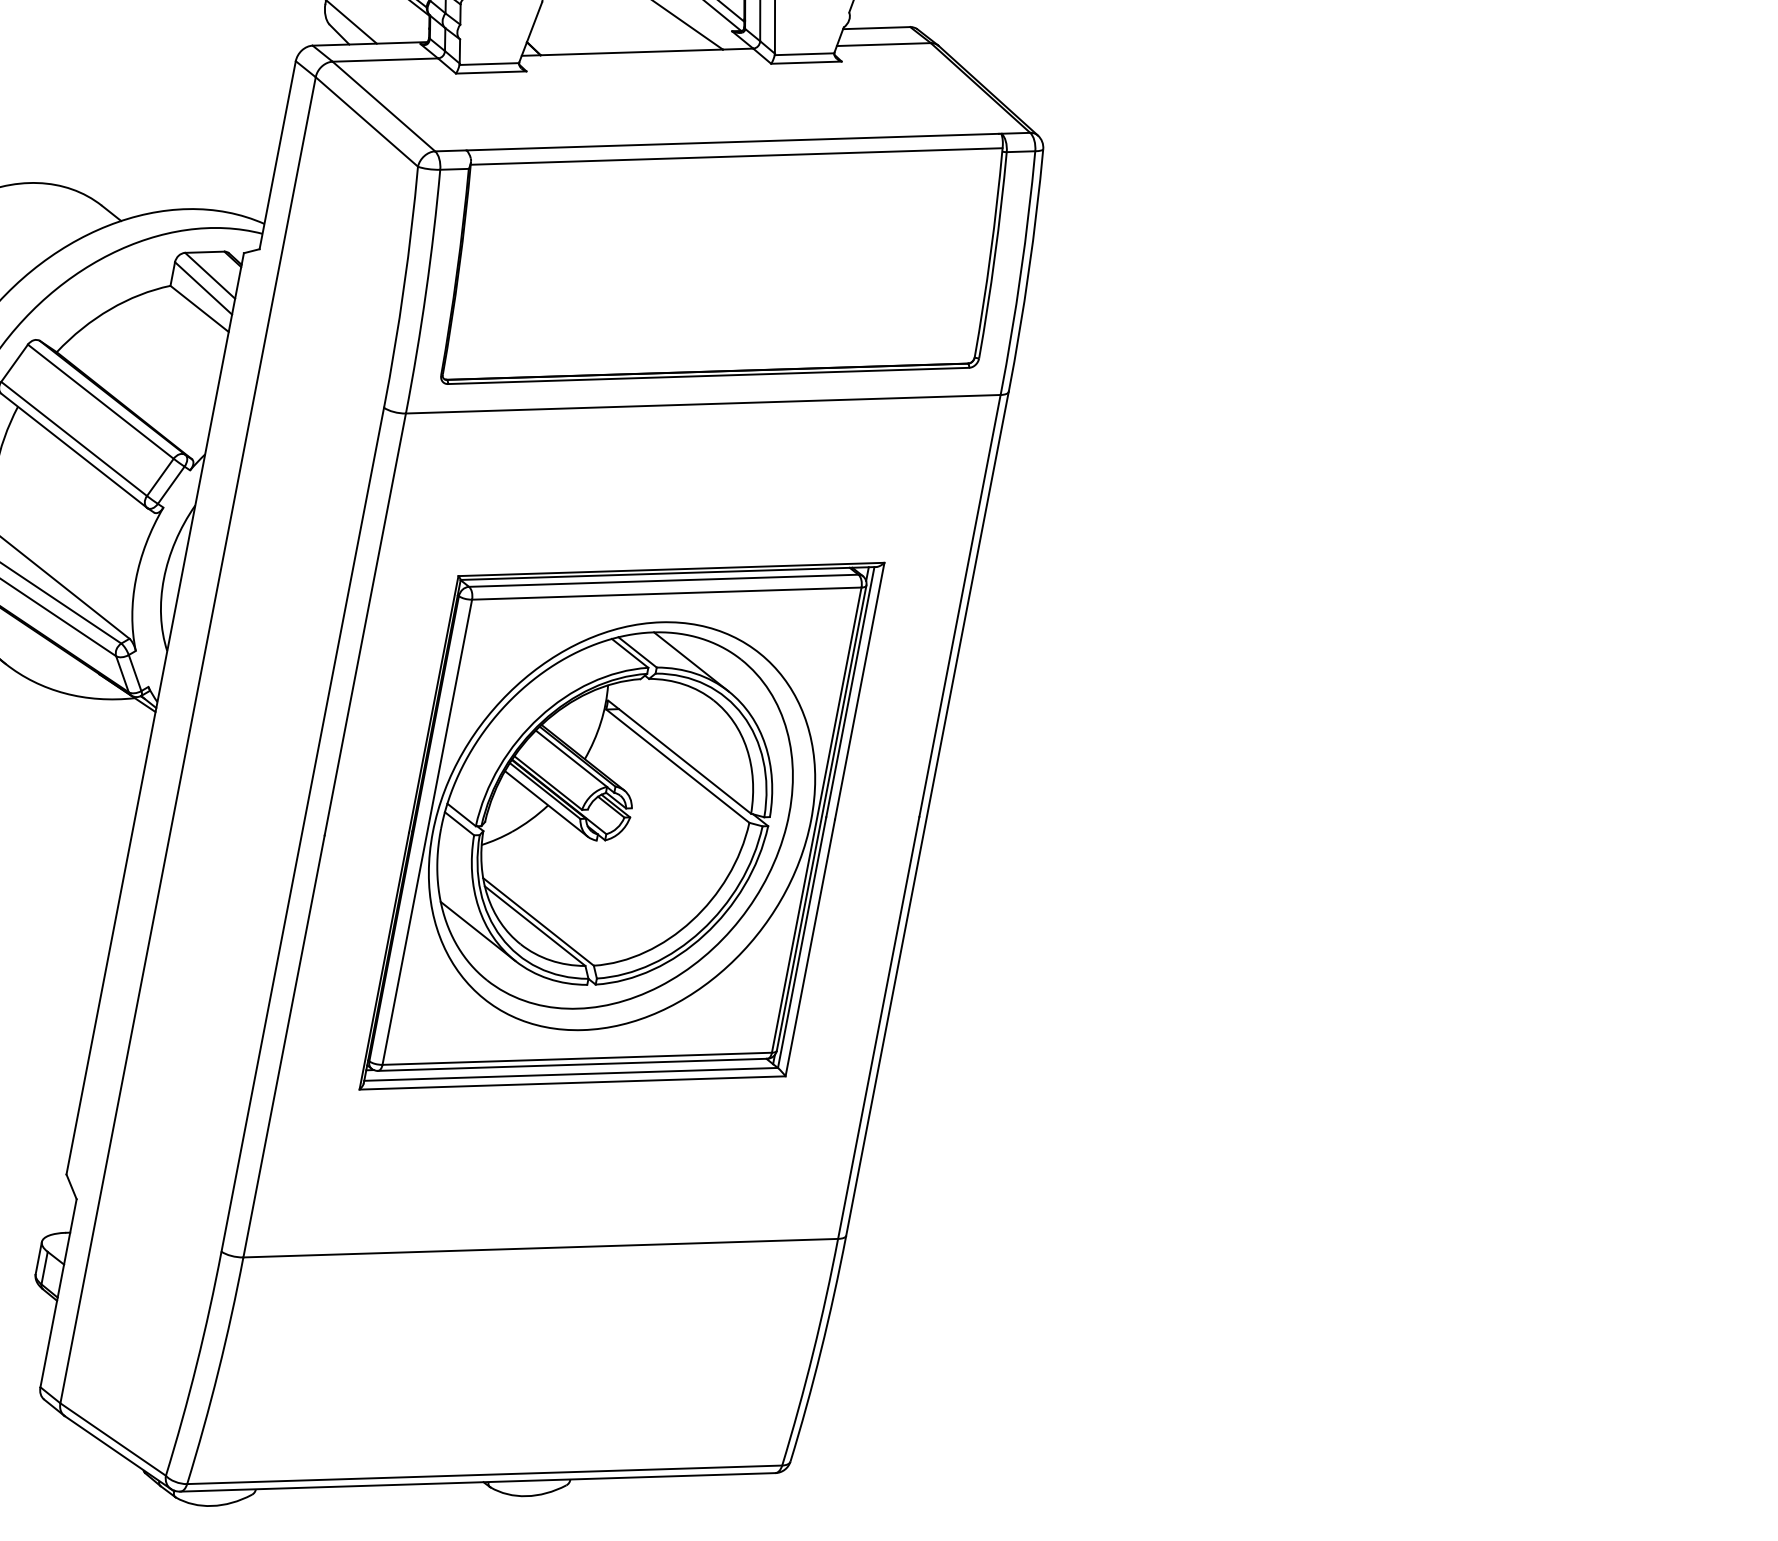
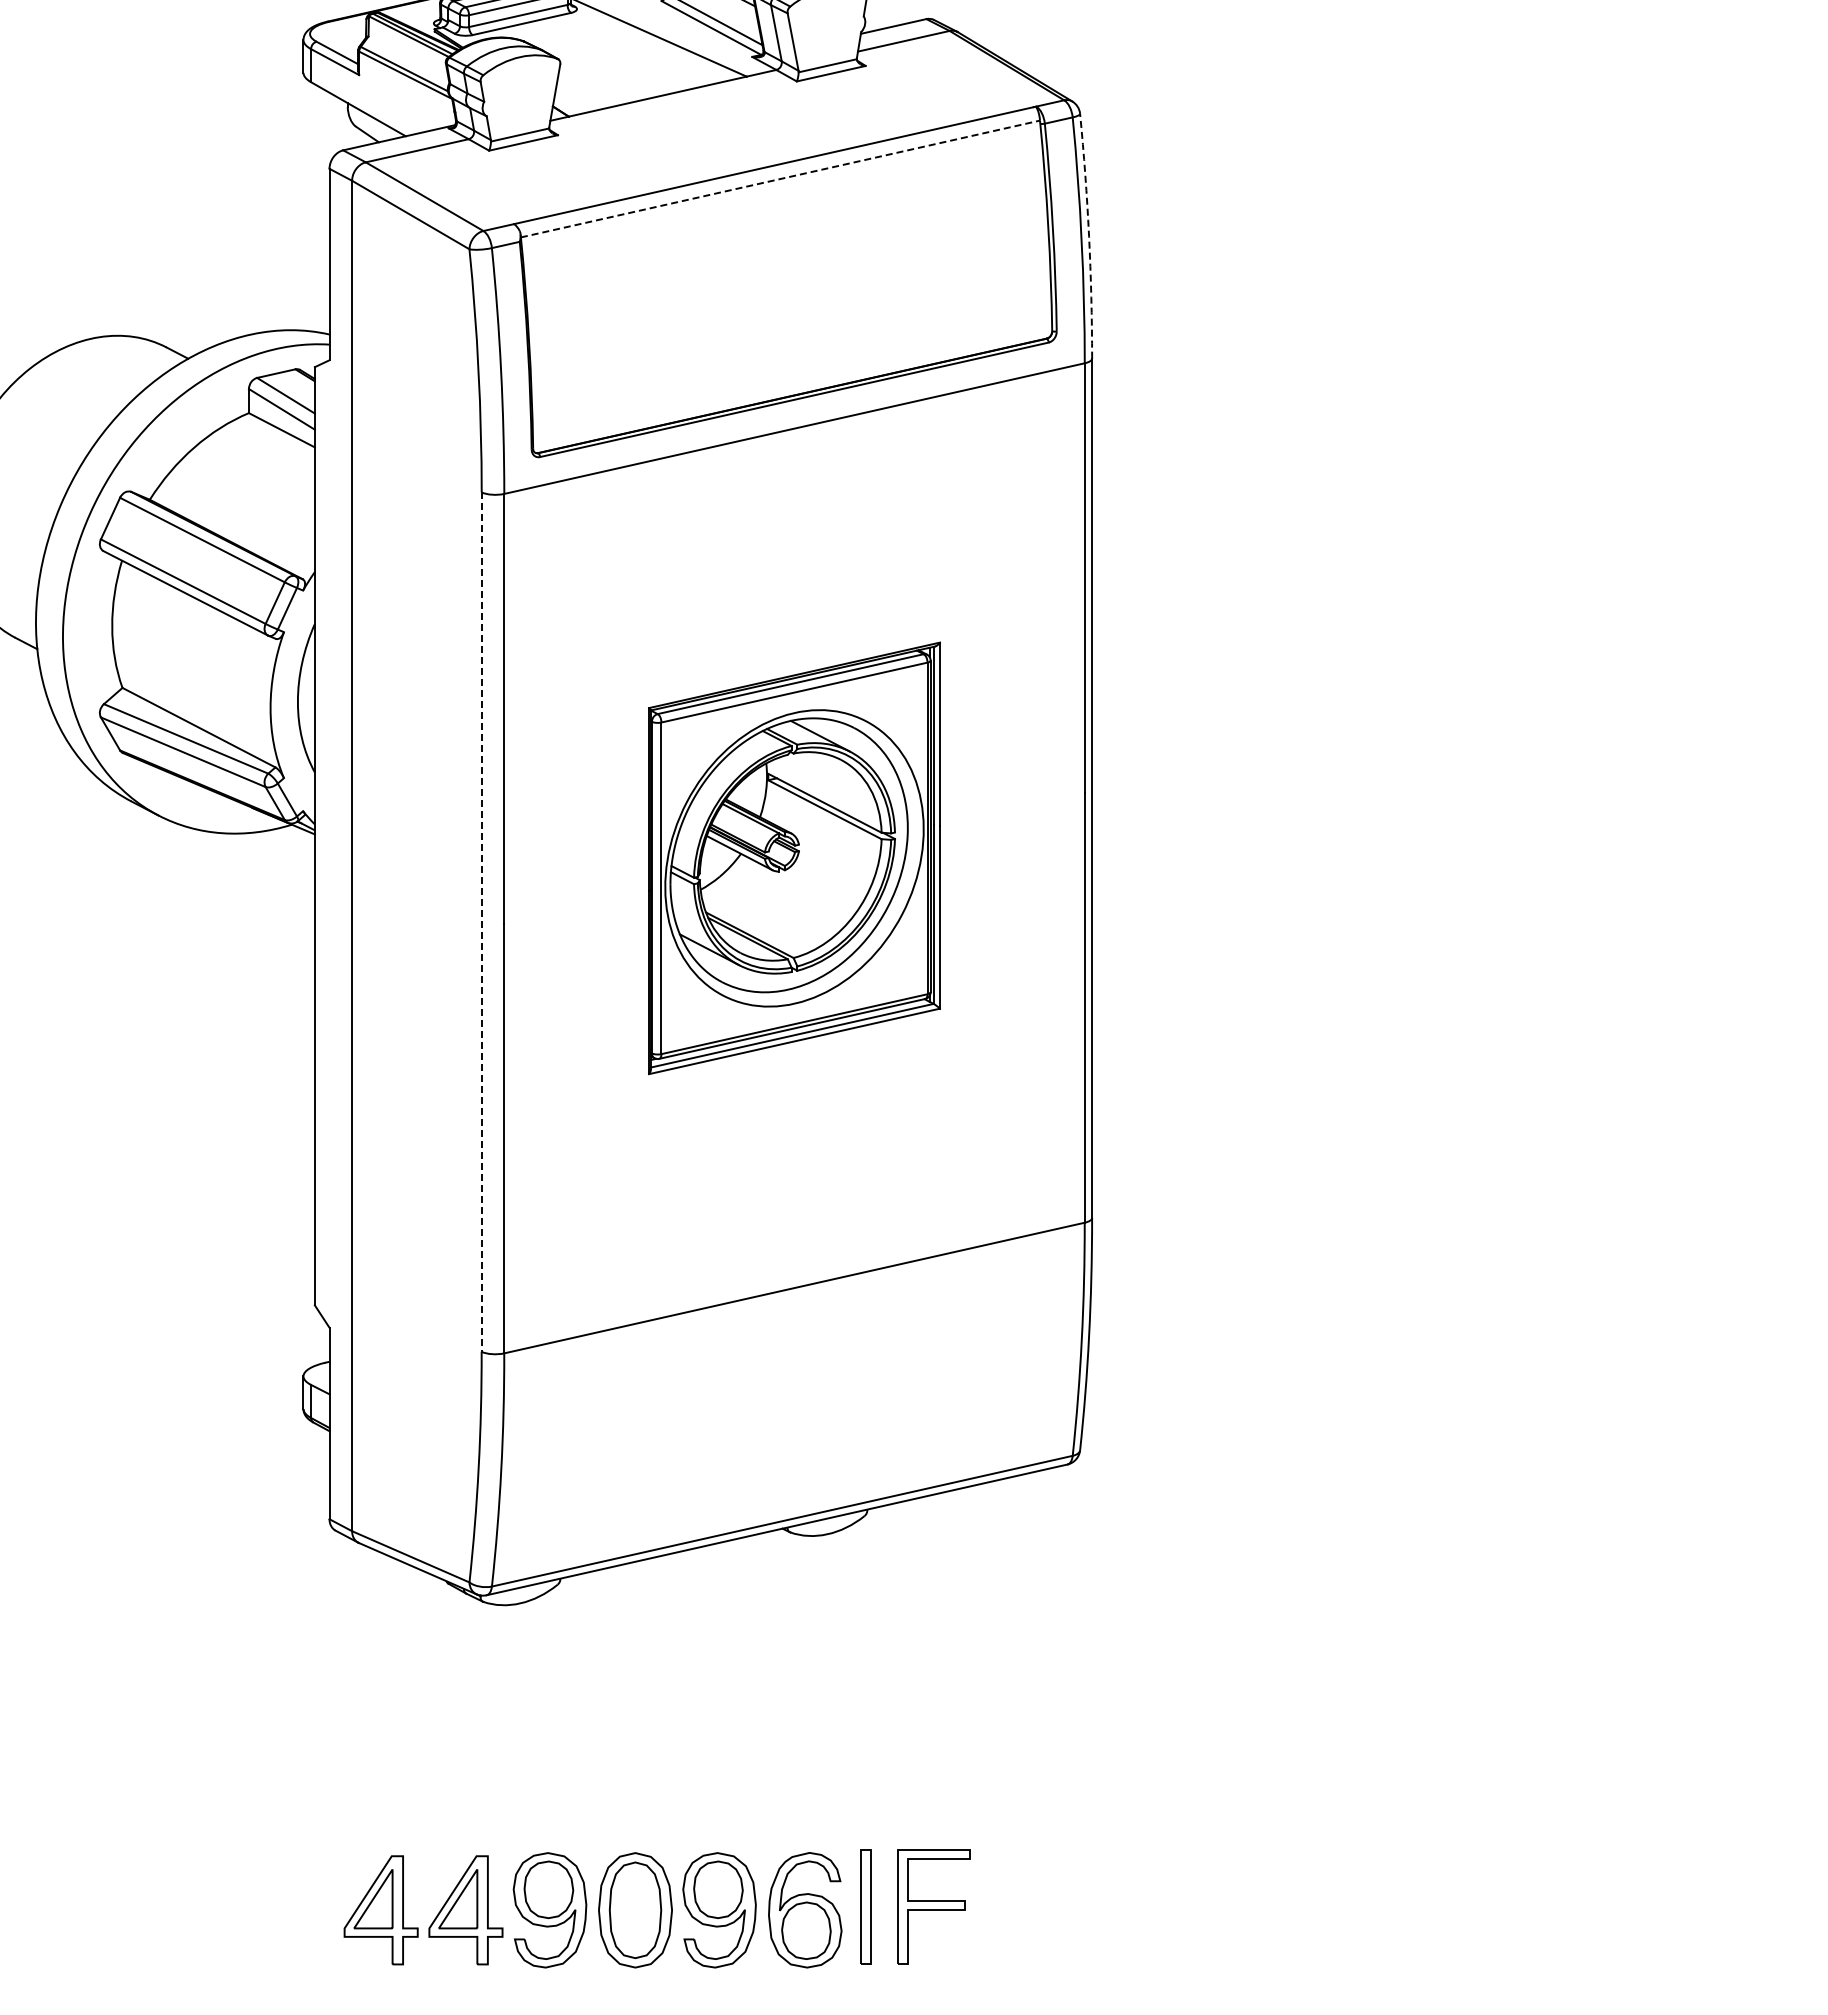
line: (736, 155) -> (780, 178), solid -> dashed
arc: (1029, 271) -> (1089, 236), solid -> dashed
part: (621, 826) -> (794, 858), size x0.7
line: (302, 830) -> (481, 922), solid -> dashed

